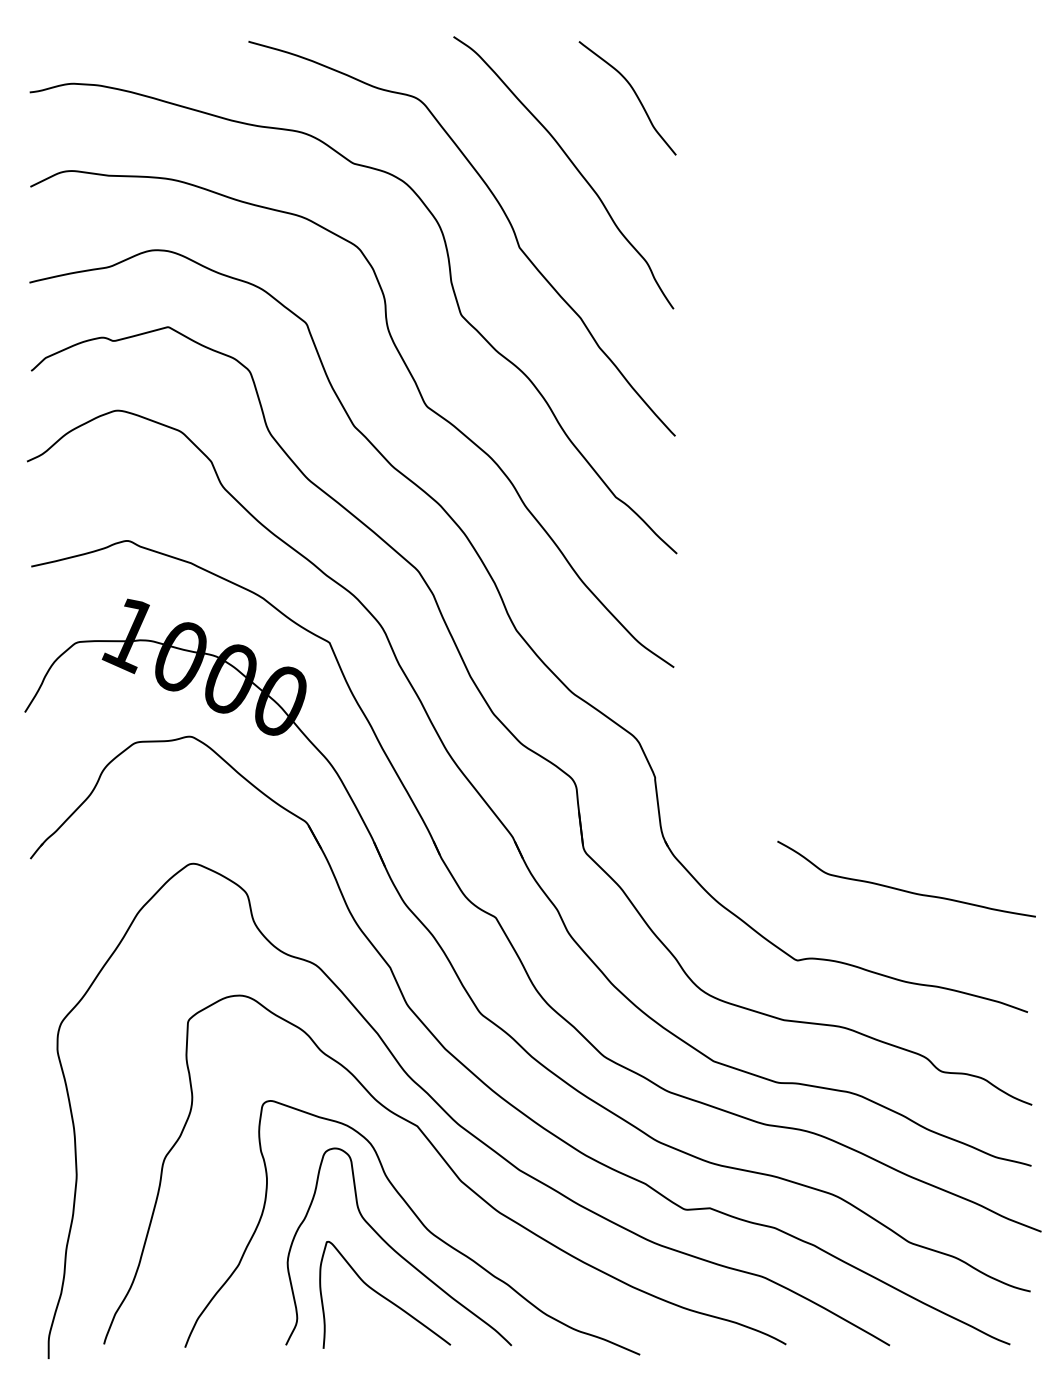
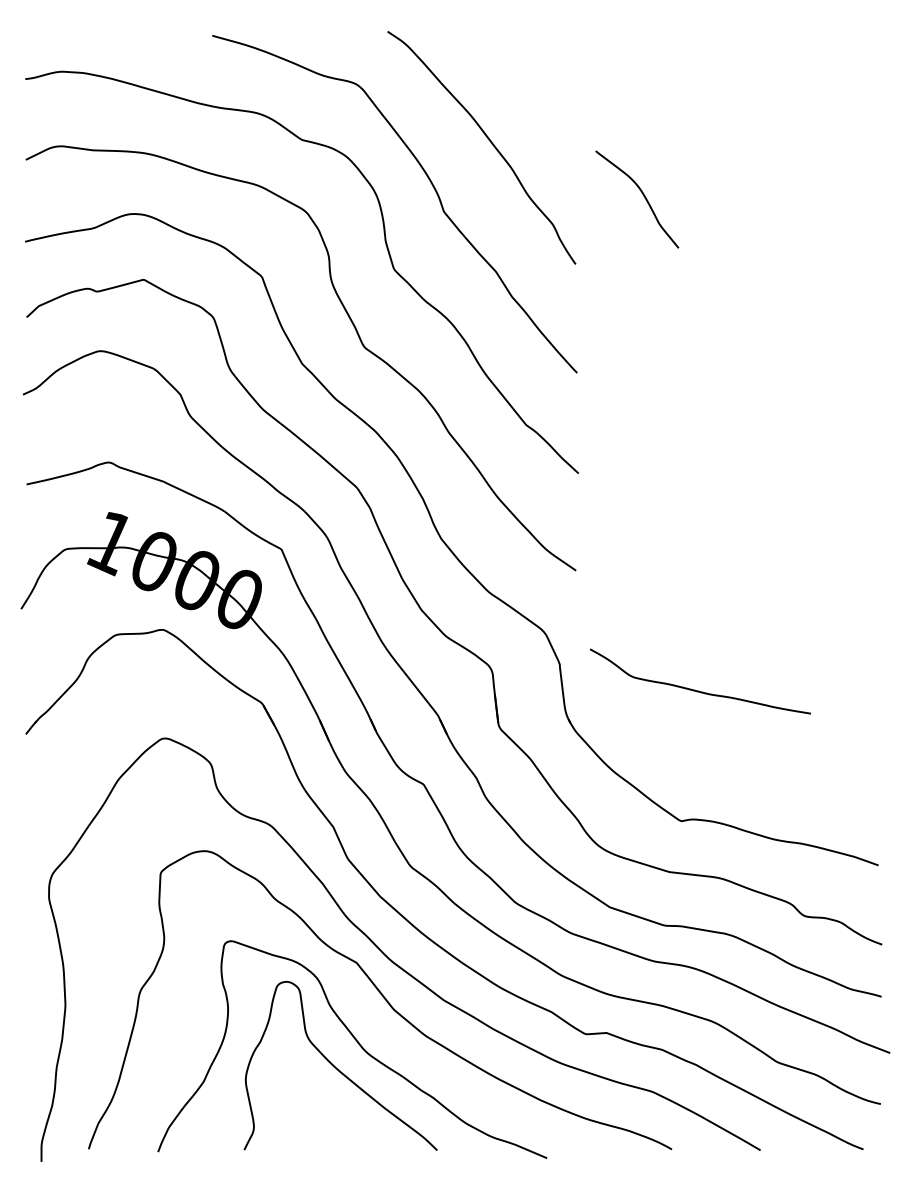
curve: (635, 95) -> (643, 197), moved
curve: (903, 889) -> (697, 690), moved
curve: (383, 1295) -> (327, 1107), removed

